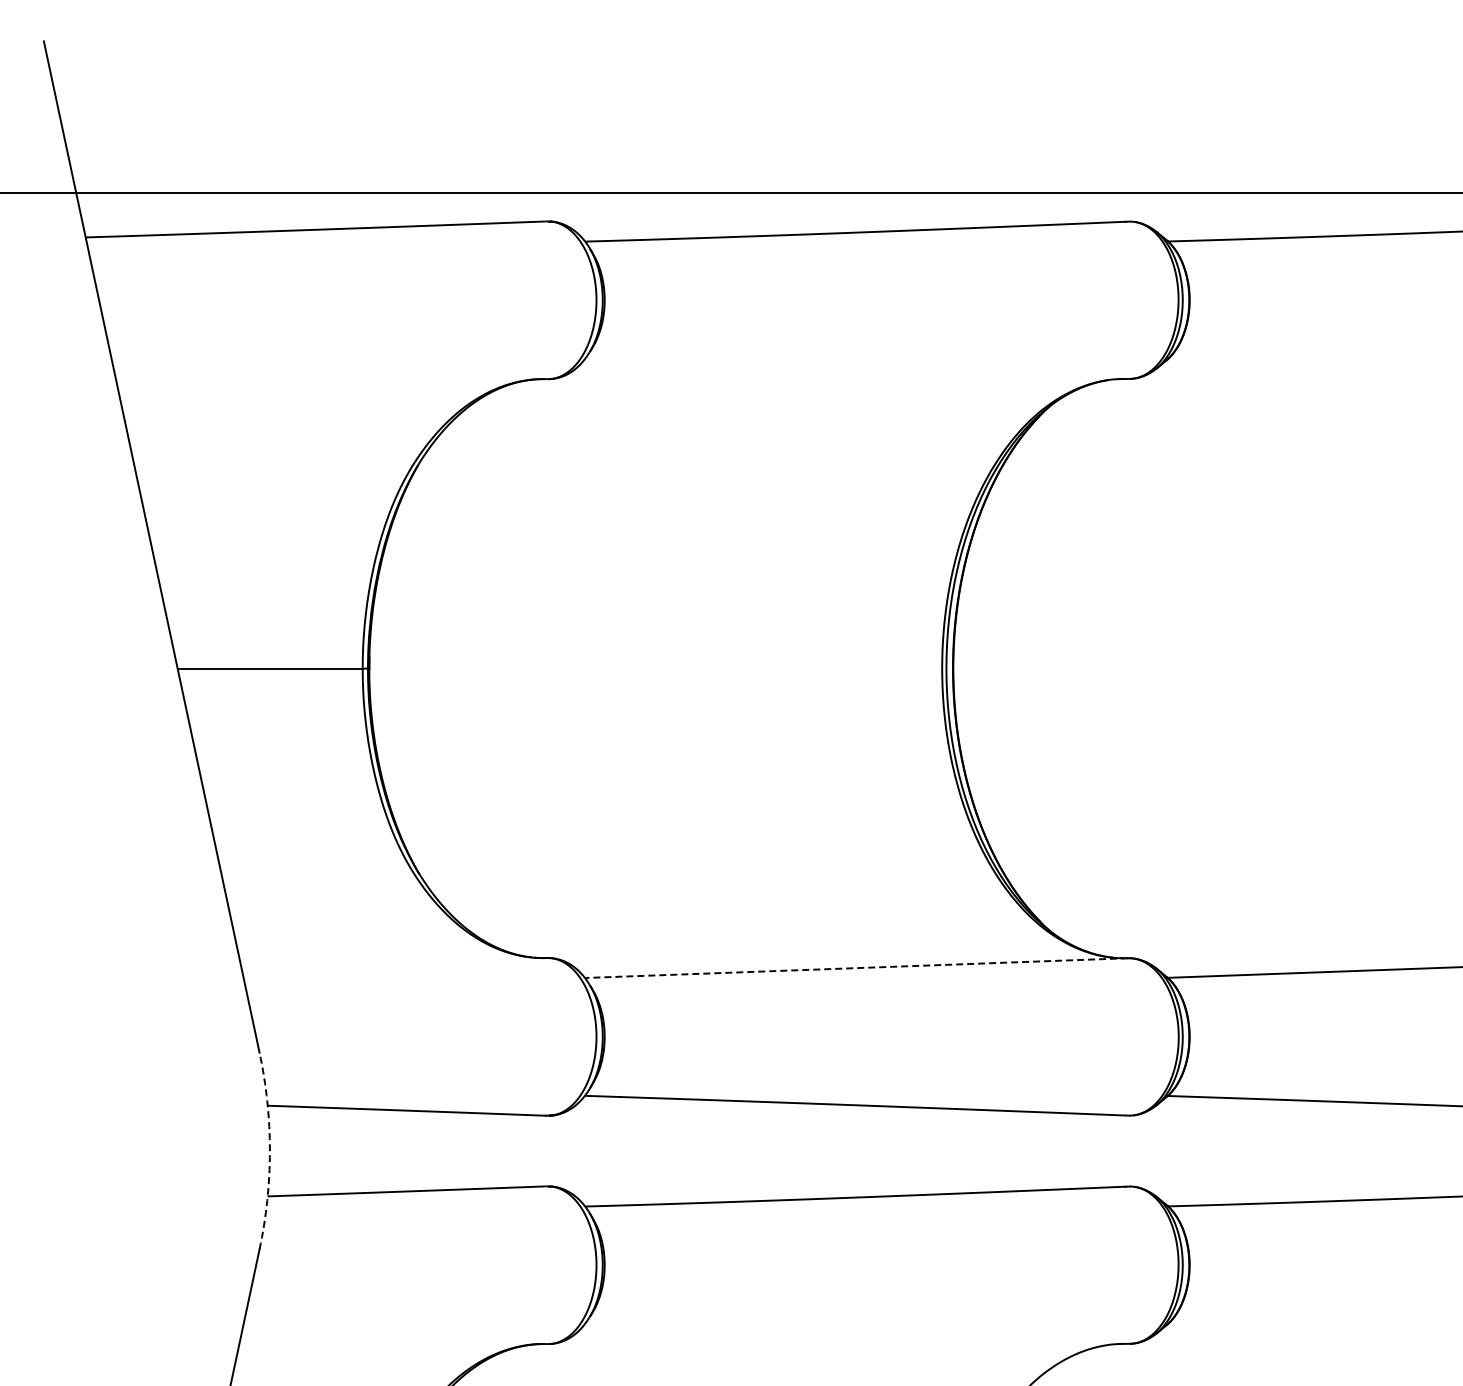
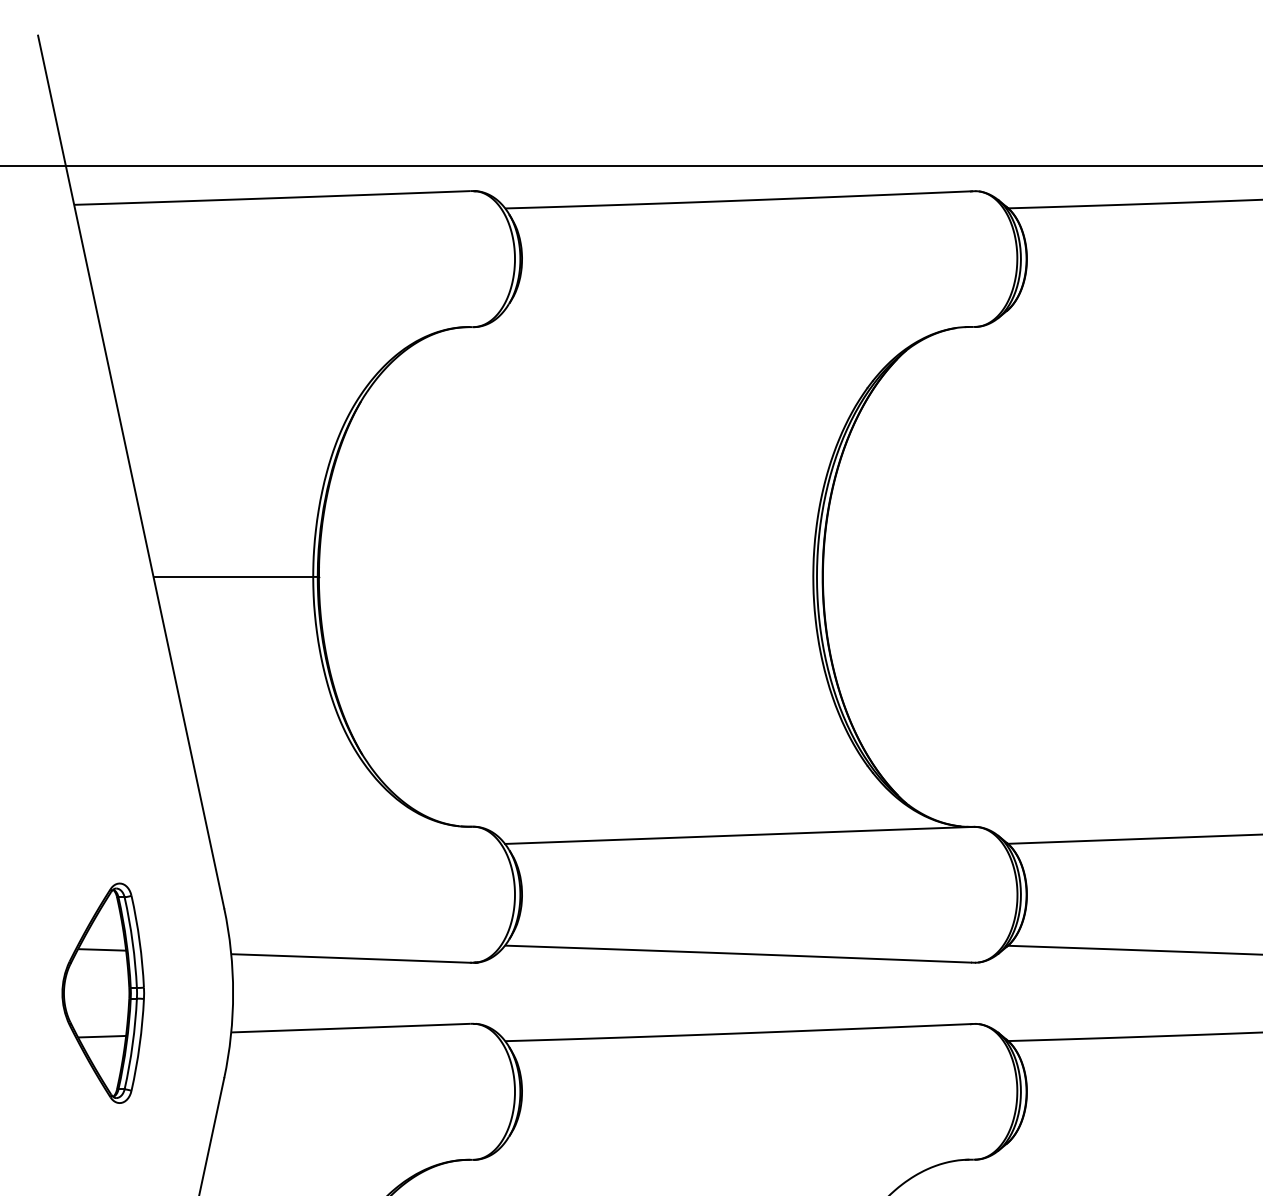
line: (856, 968) -> (739, 835), dashed -> solid
part: (119, 1151) -> (103, 993), added
arc: (269, 1151) -> (232, 993), dashed -> solid

